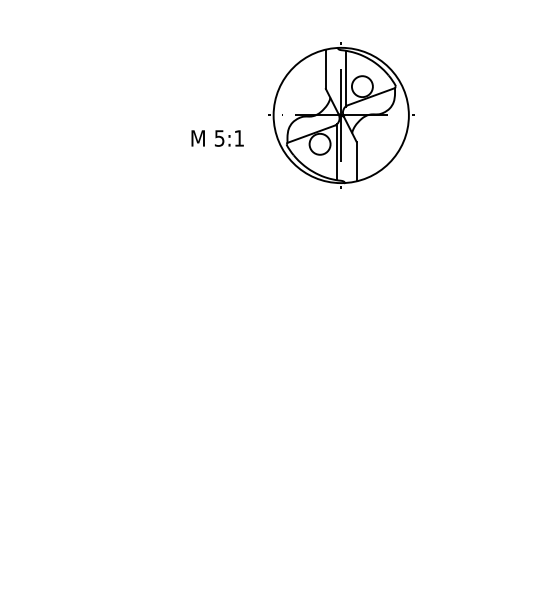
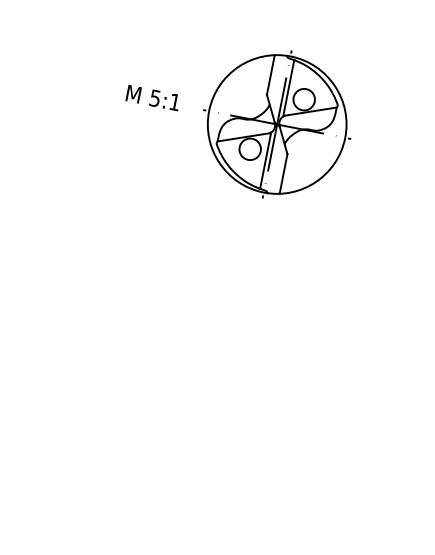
text: (217, 138) -> (153, 98), moved

